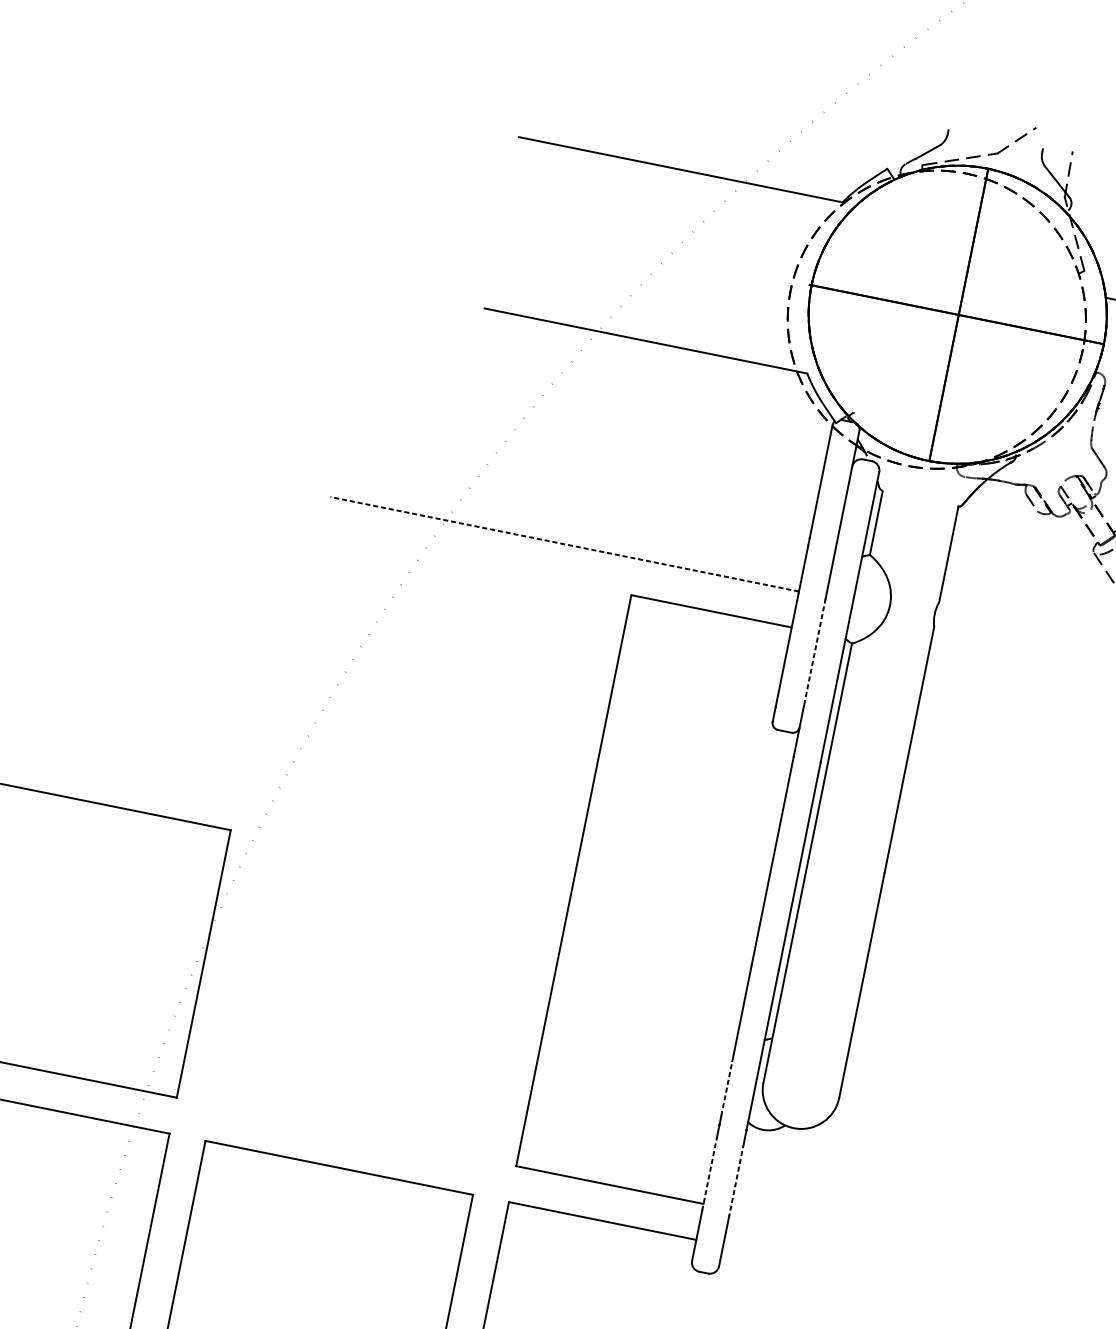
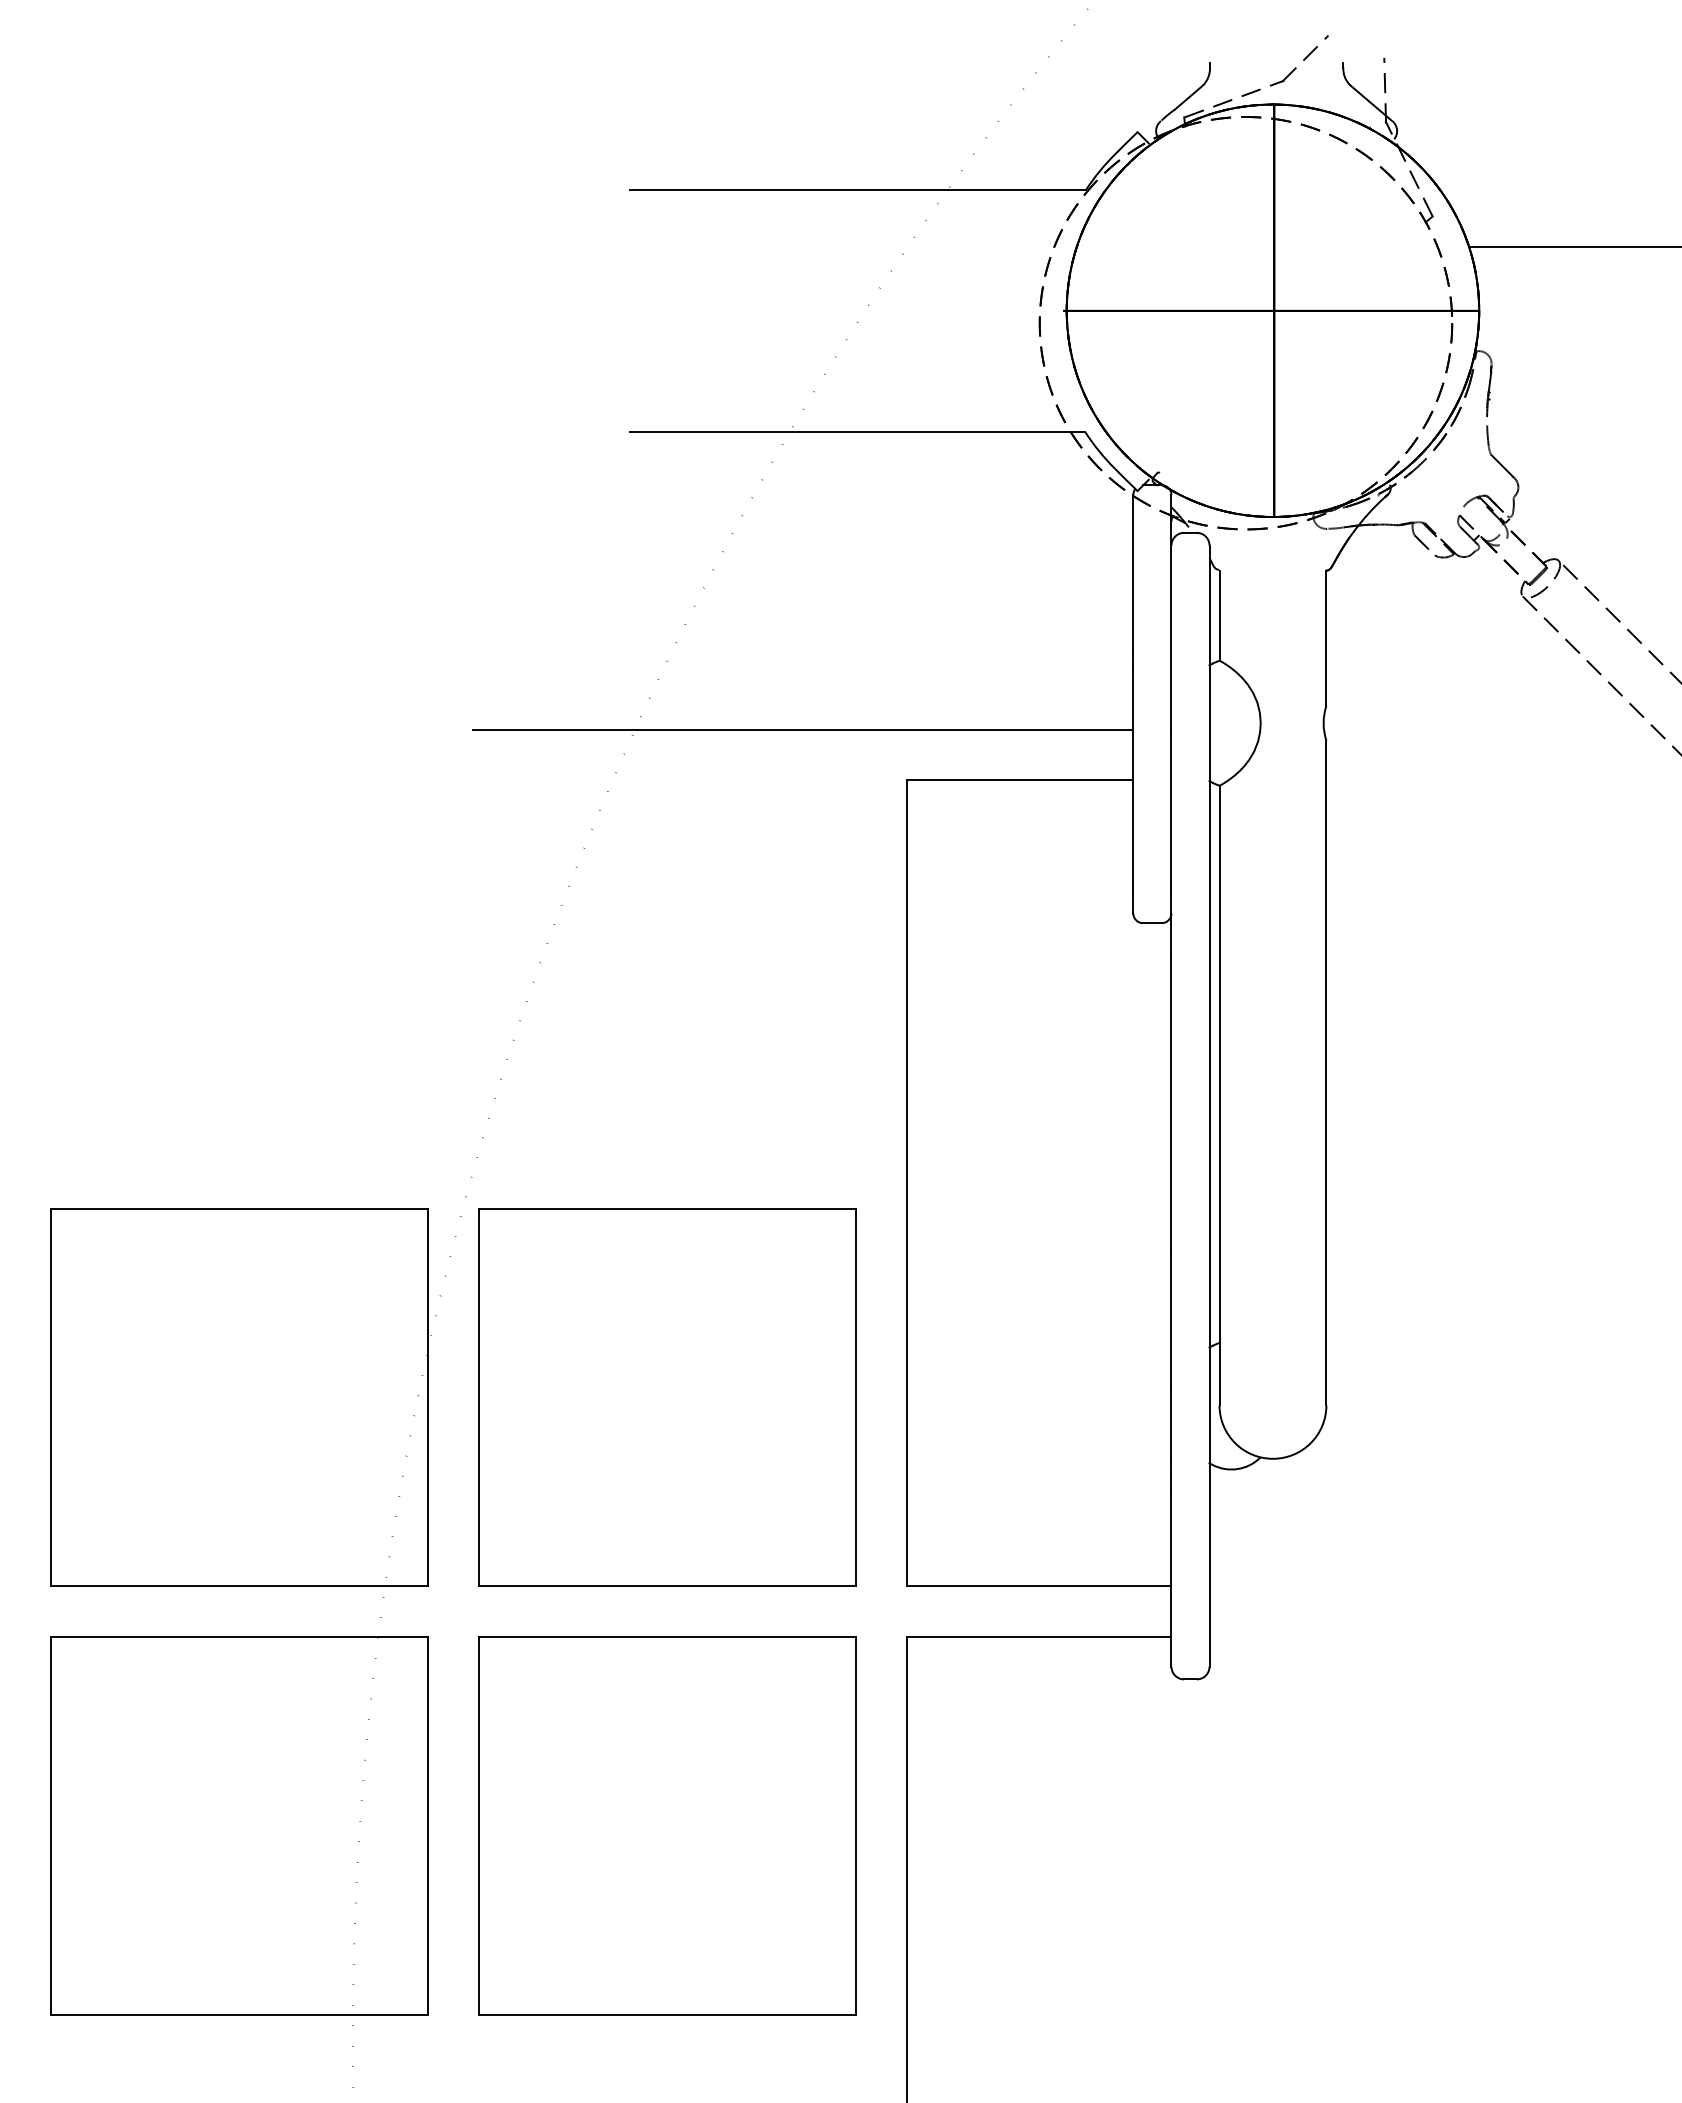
line: (564, 544) -> (802, 729), dashed -> solid
line: (814, 652) -> (1171, 807), dashed -> solid
part: (373, 998) -> (667, 1397), added
line: (726, 1088) -> (1171, 1423), dashed -> solid
line: (709, 1173) -> (1171, 1543), dashed -> solid
line: (736, 1179) -> (1209, 1544), dashed -> solid

